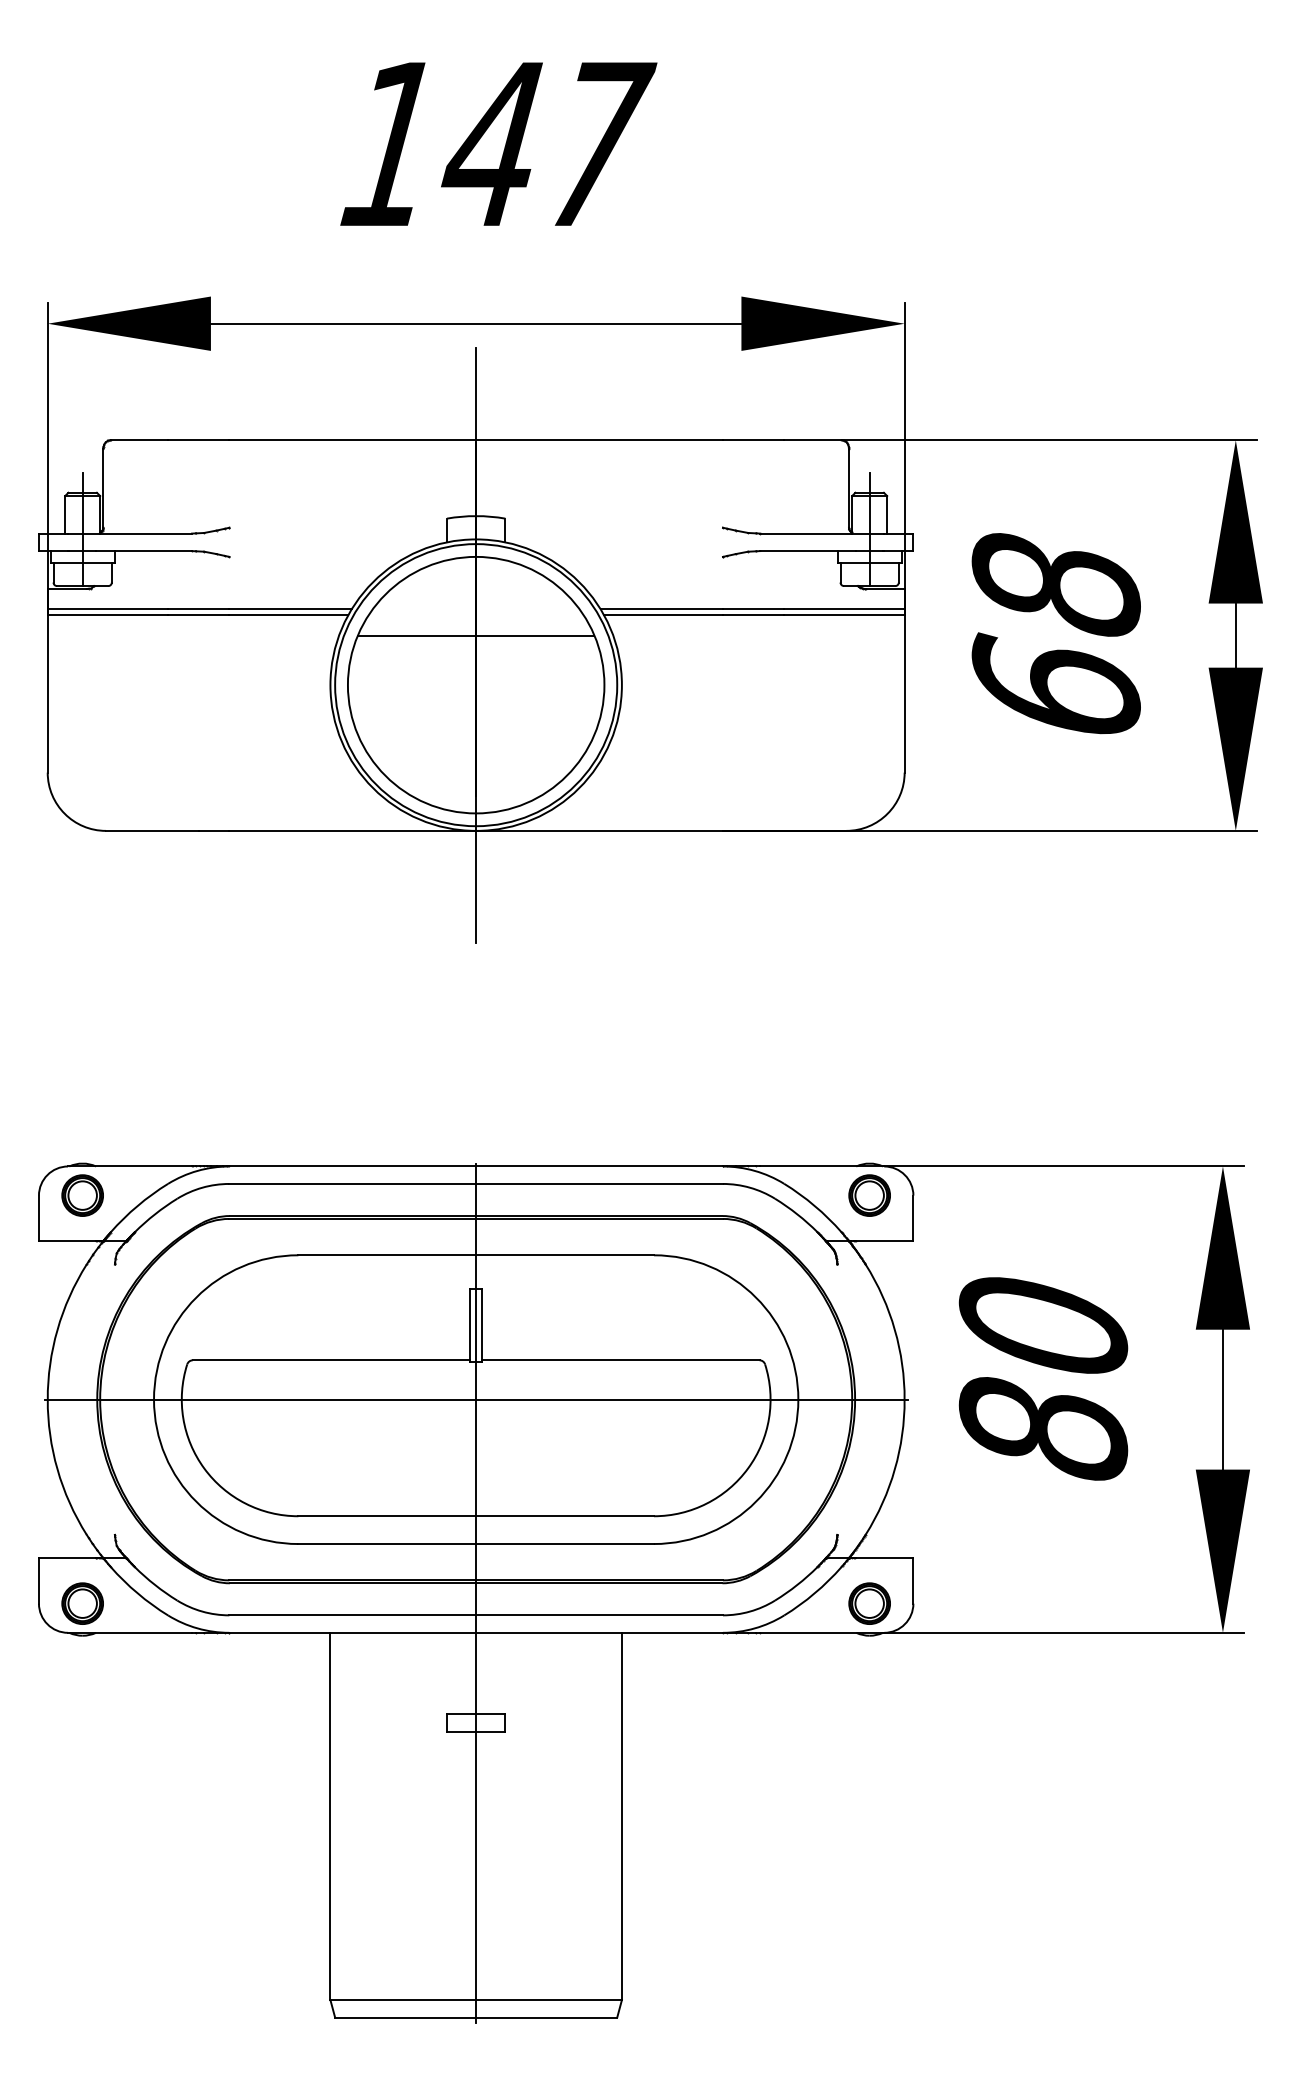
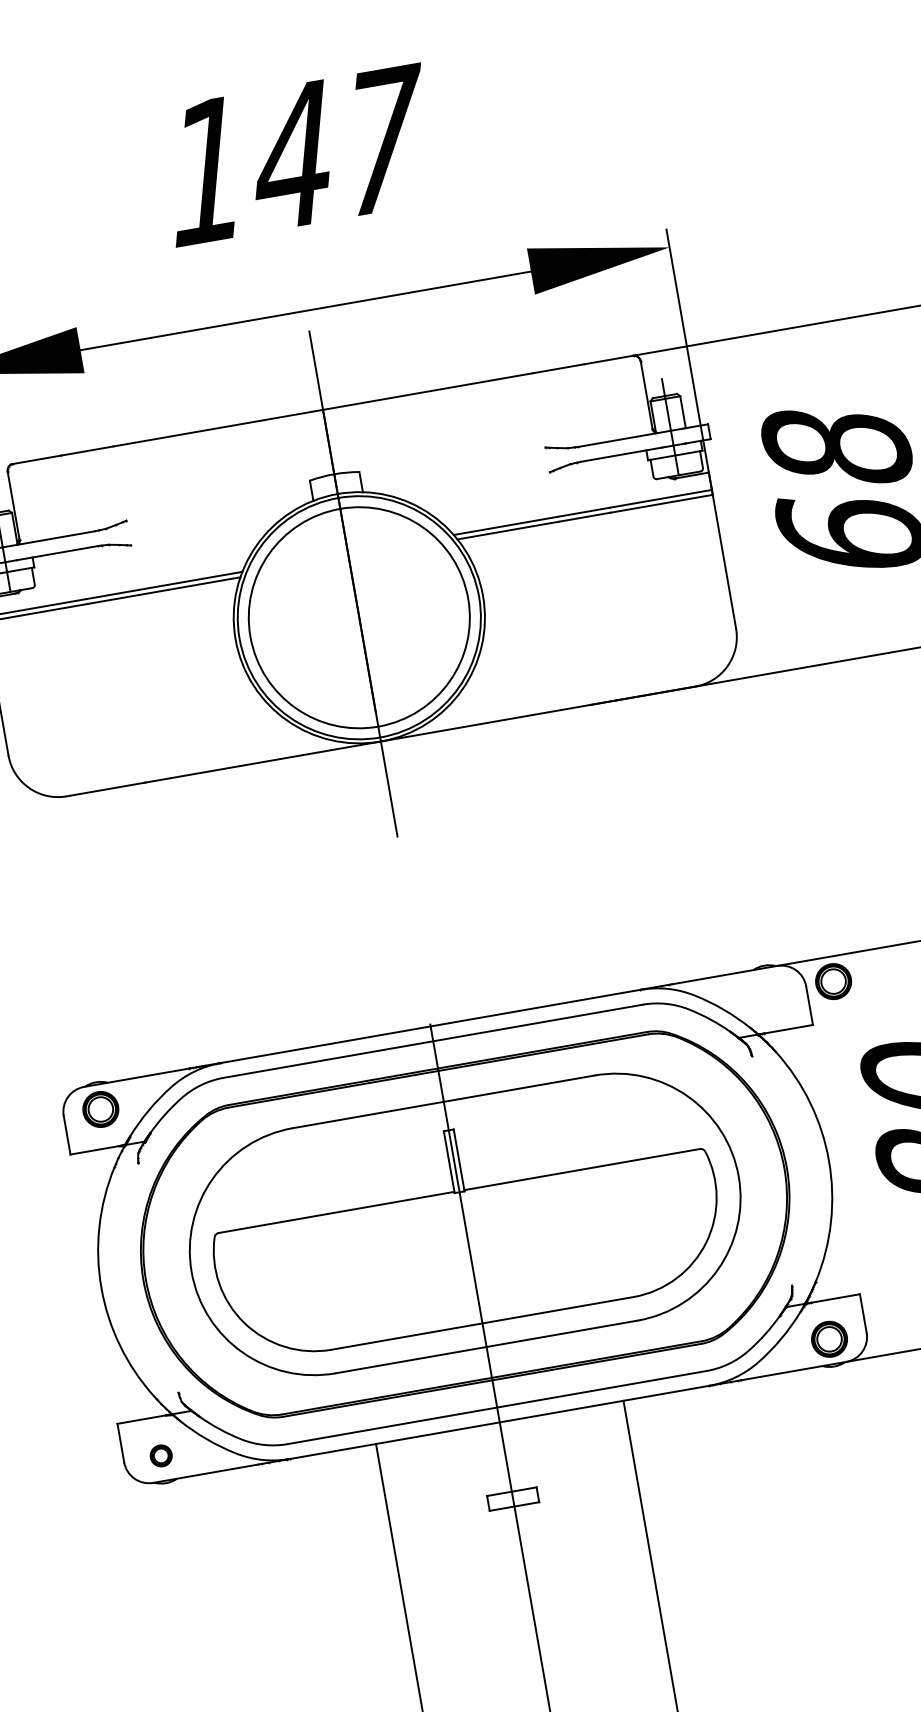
line: (475, 635) -> (351, 575), removed
part: (869, 1195) -> (833, 981), moved
line: (475, 1399) -> (464, 1224), removed
part: (82, 1603) -> (161, 1455), size x0.6

